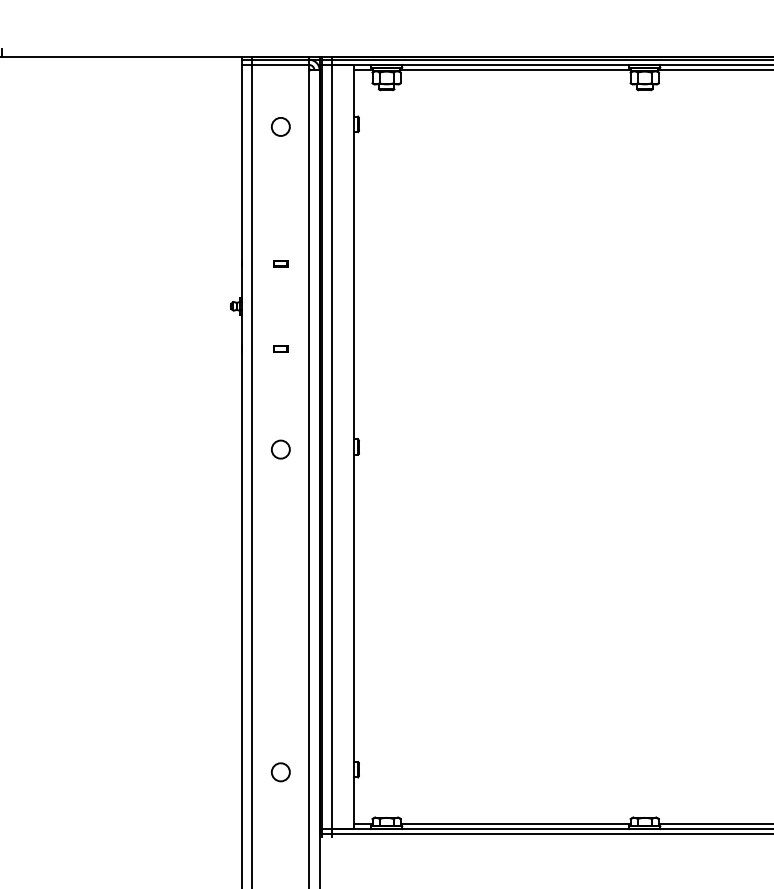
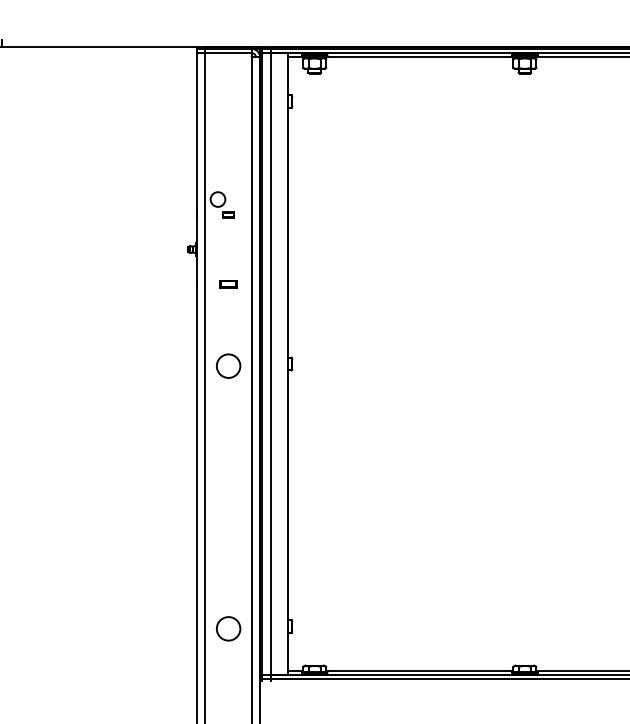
circle: (280, 126) -> (217, 199), moved
part: (280, 348) -> (228, 283), size x1.4
circle: (280, 449) -> (228, 366), size x1.6
circle: (280, 772) -> (228, 628), size x1.6

